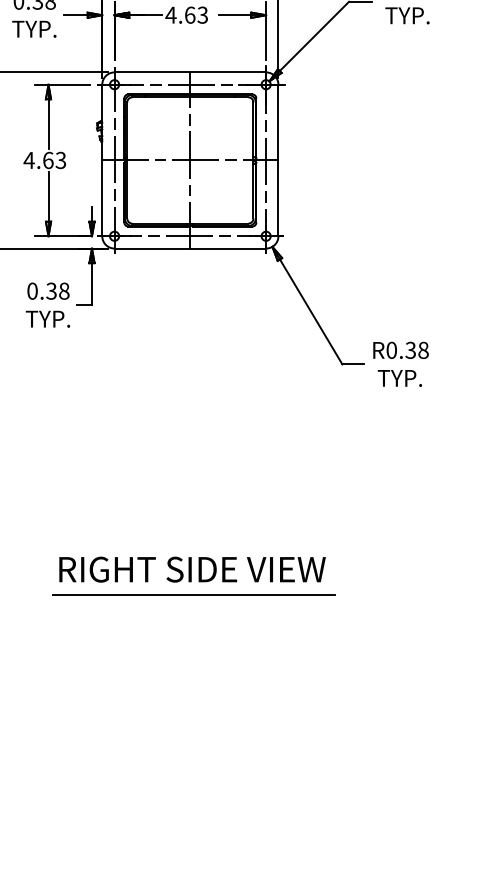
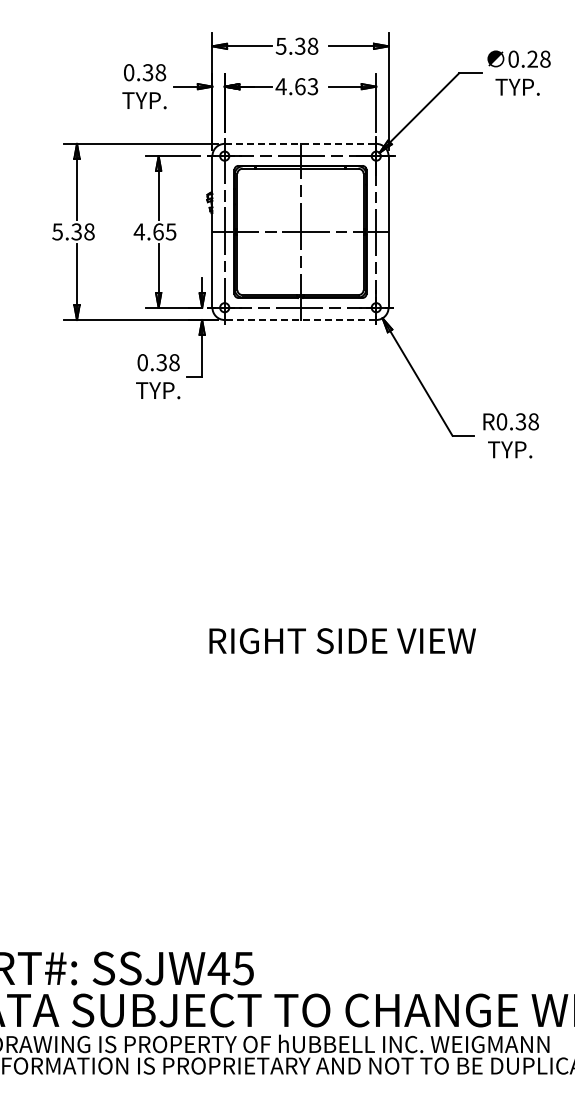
line: (190, 72) -> (300, 143), solid -> dashed
text: (61, 160) -> (171, 231), 4.63 -> 4.65
line: (190, 249) -> (300, 320), solid -> dashed
text: (192, 570) -> (342, 641), moved
line: (194, 595) -> (304, 666), removed

